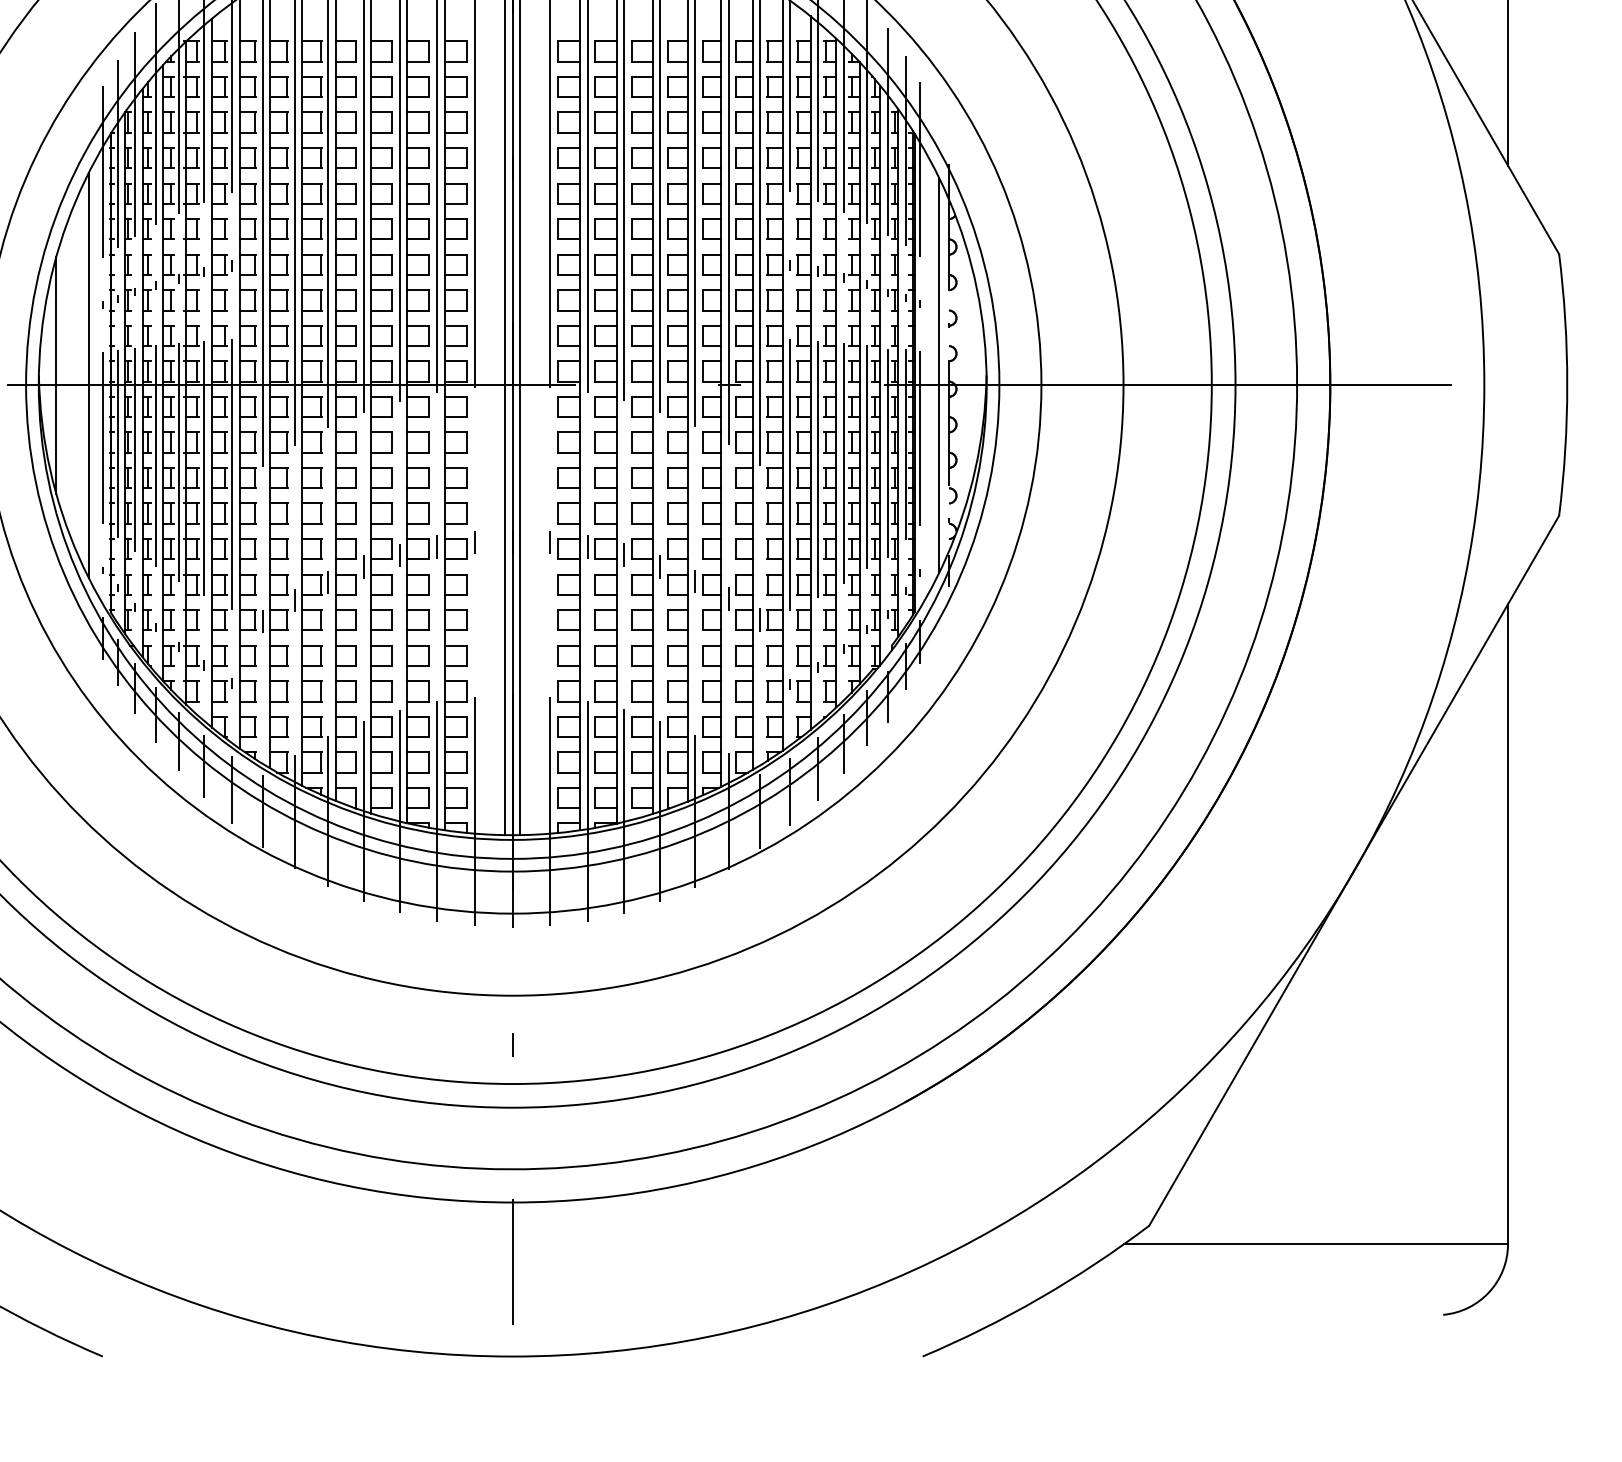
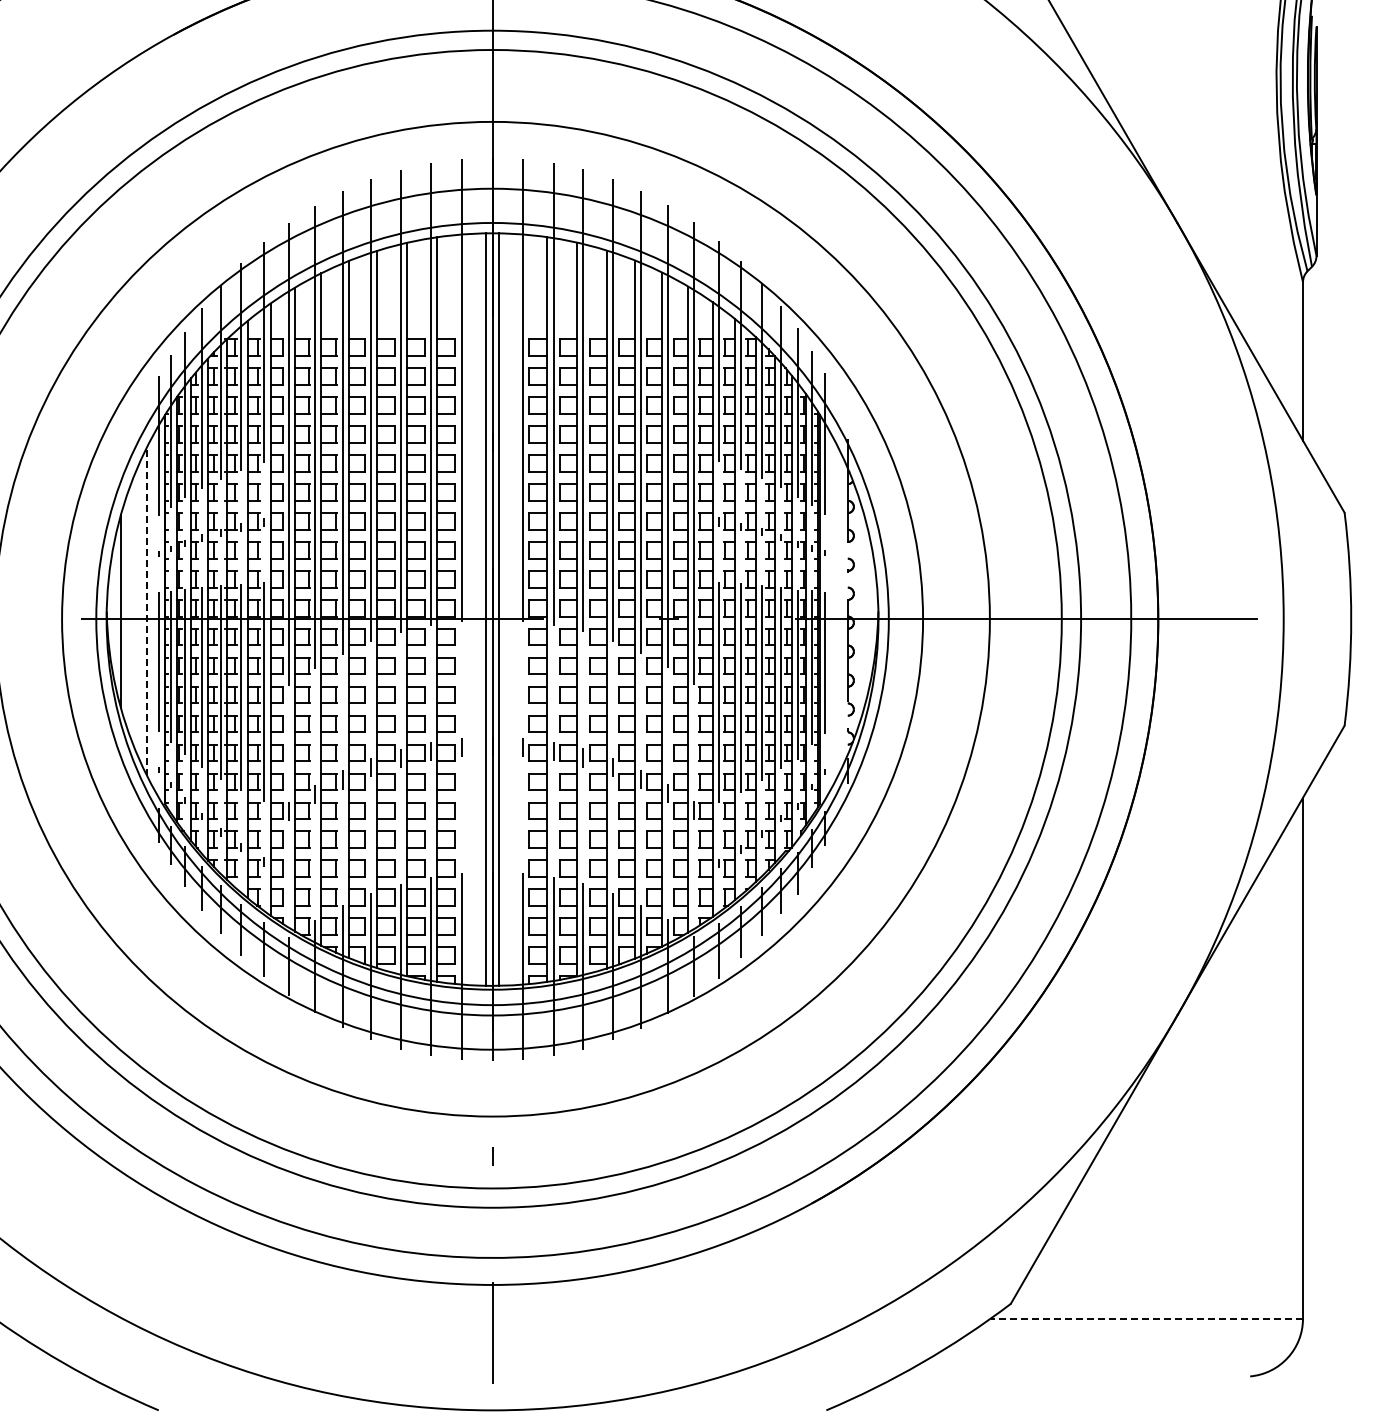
line: (88, 375) -> (147, 611), solid -> dashed
line: (938, 375) -> (839, 611), removed
line: (1315, 1243) -> (1146, 1318), solid -> dashed

